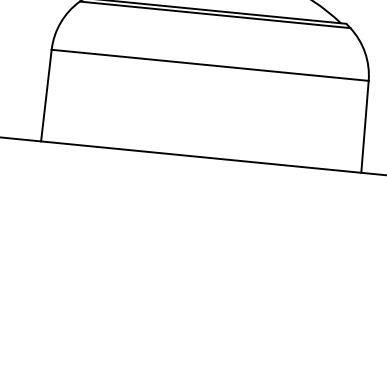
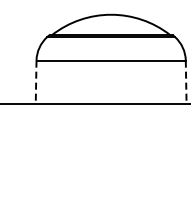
line: (47, 96) -> (36, 82), solid -> dashed
line: (365, 127) -> (186, 82), solid -> dashed

